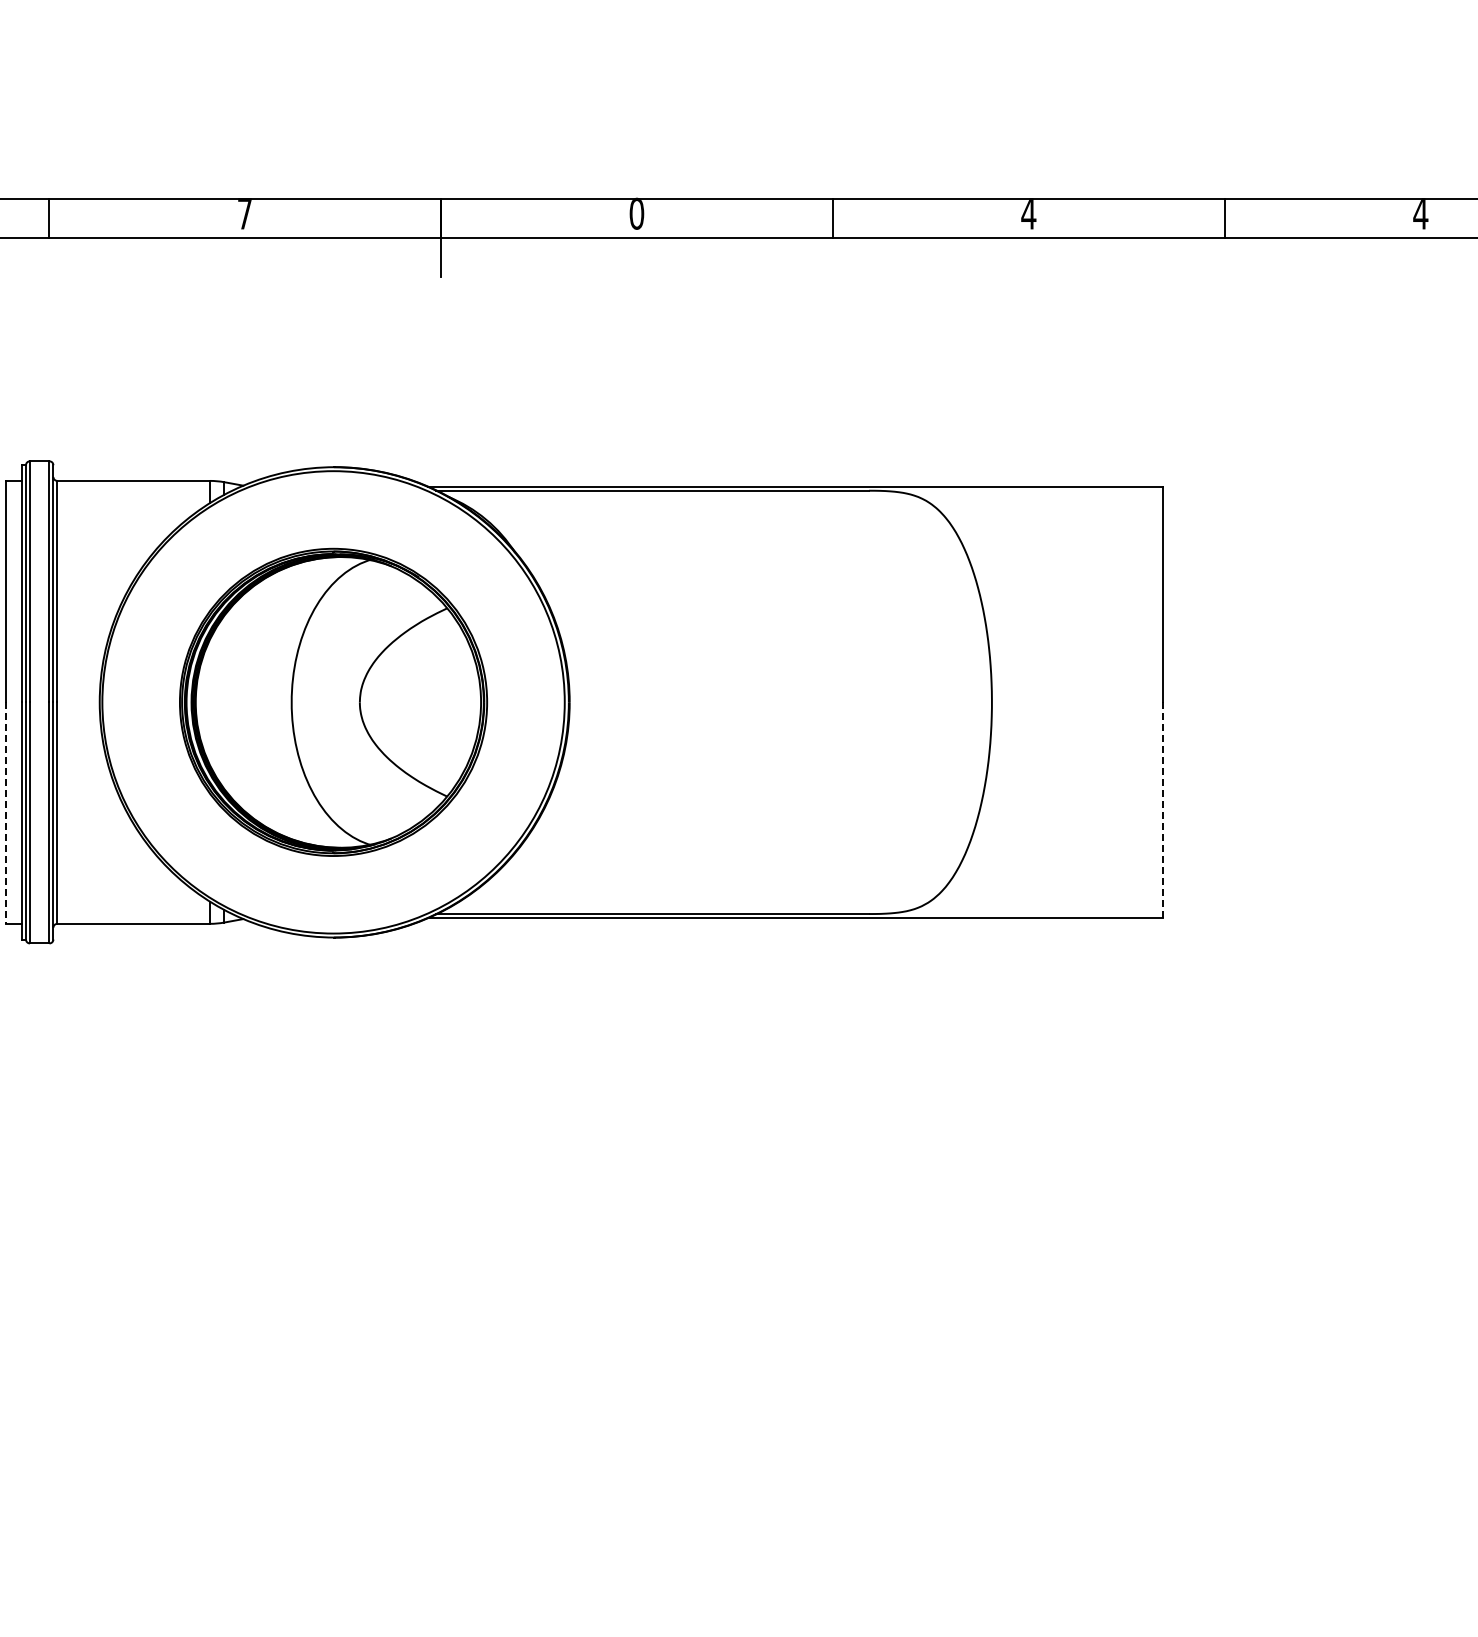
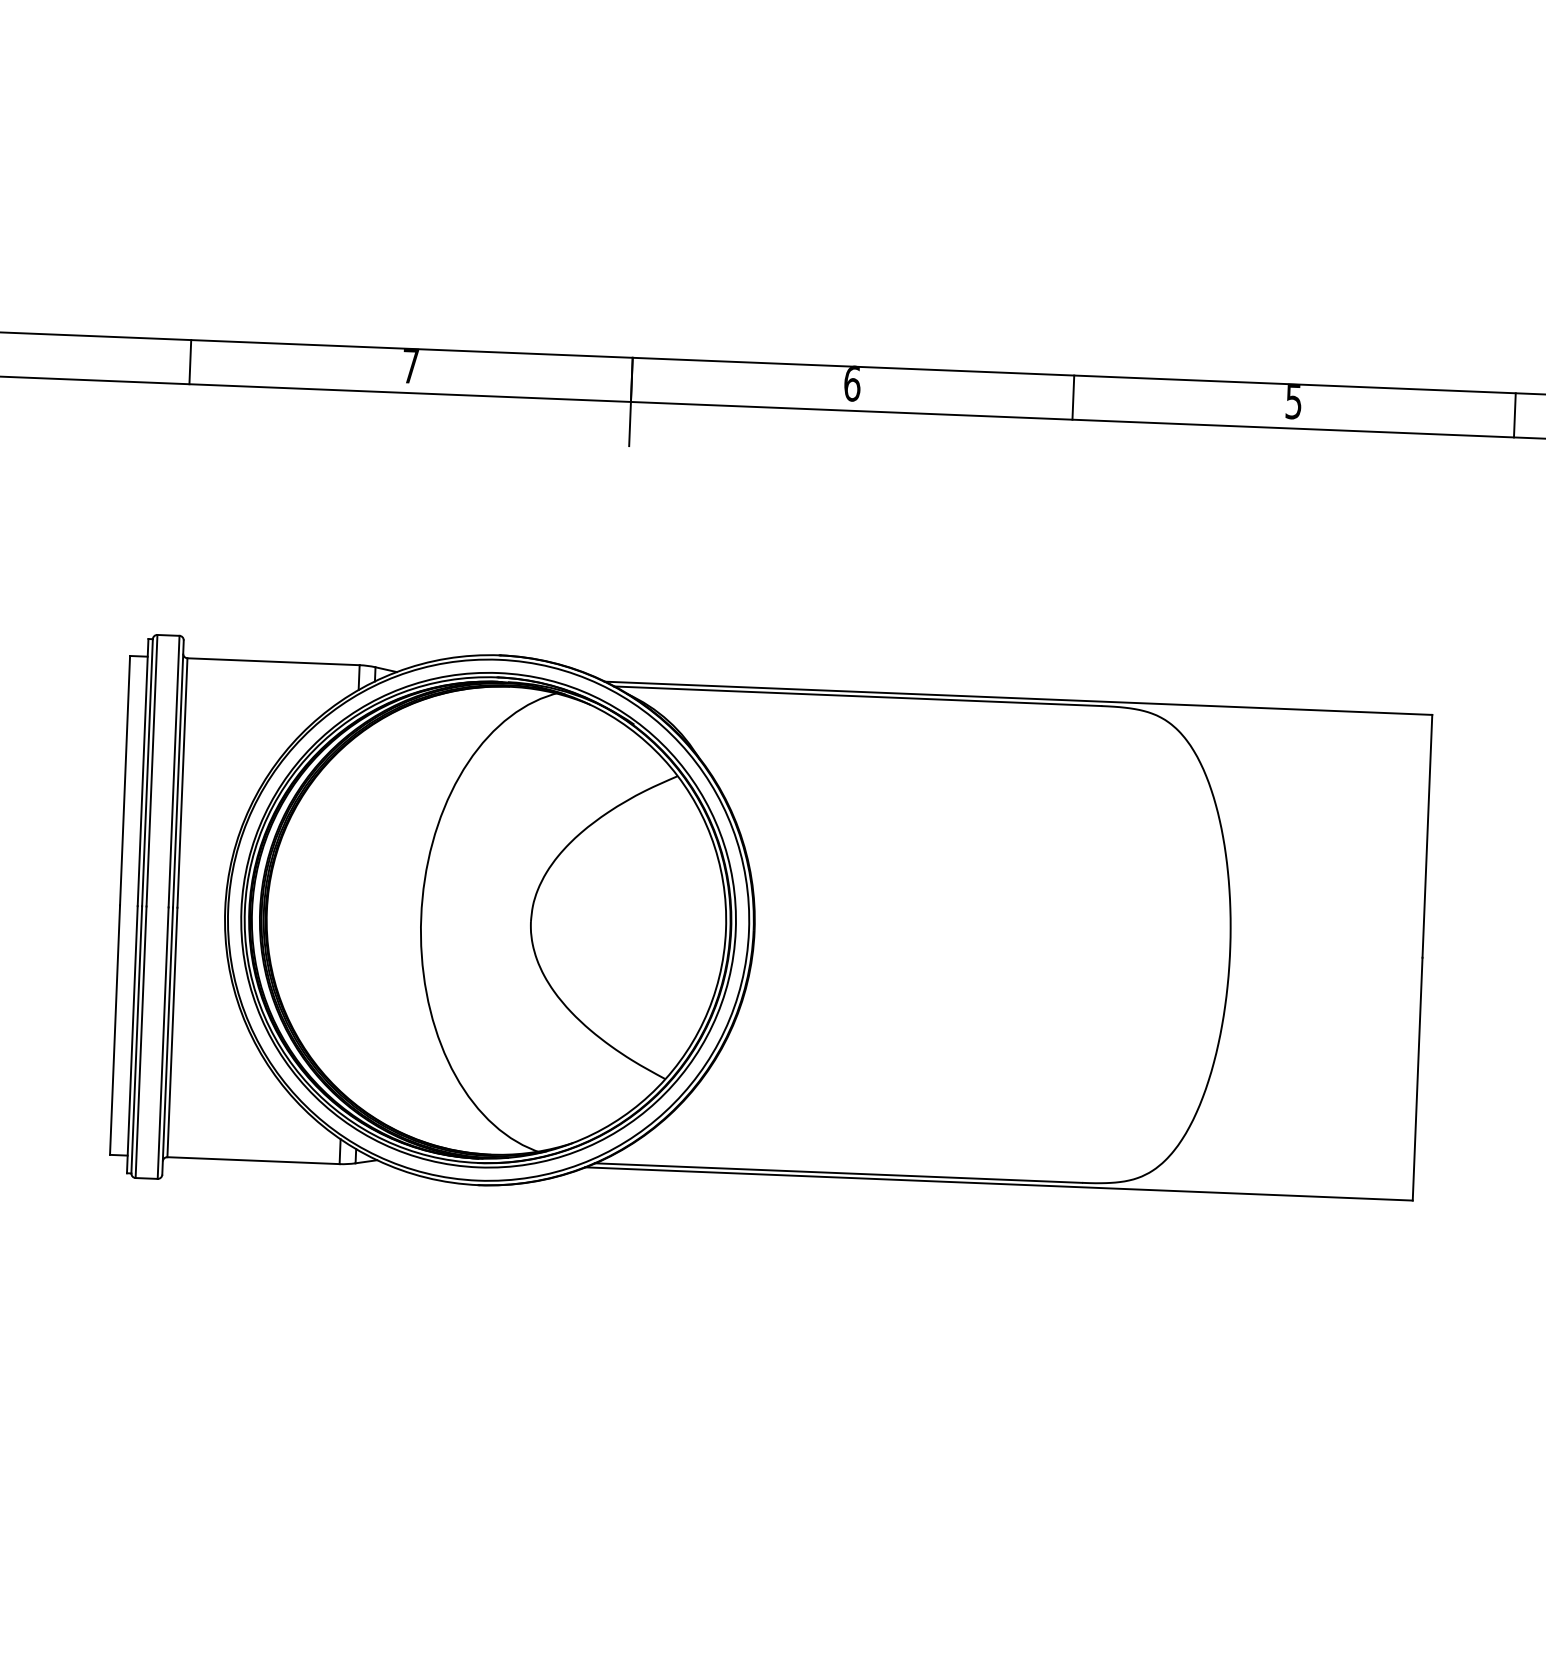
text: (636, 213) -> (851, 383), 0 -> 6
text: (1028, 214) -> (1293, 402), 4 -> 5
part: (333, 702) -> (488, 920), size x1.43
line: (1162, 810) -> (1417, 1079), dashed -> solid
line: (6, 813) -> (115, 1030), dashed -> solid

